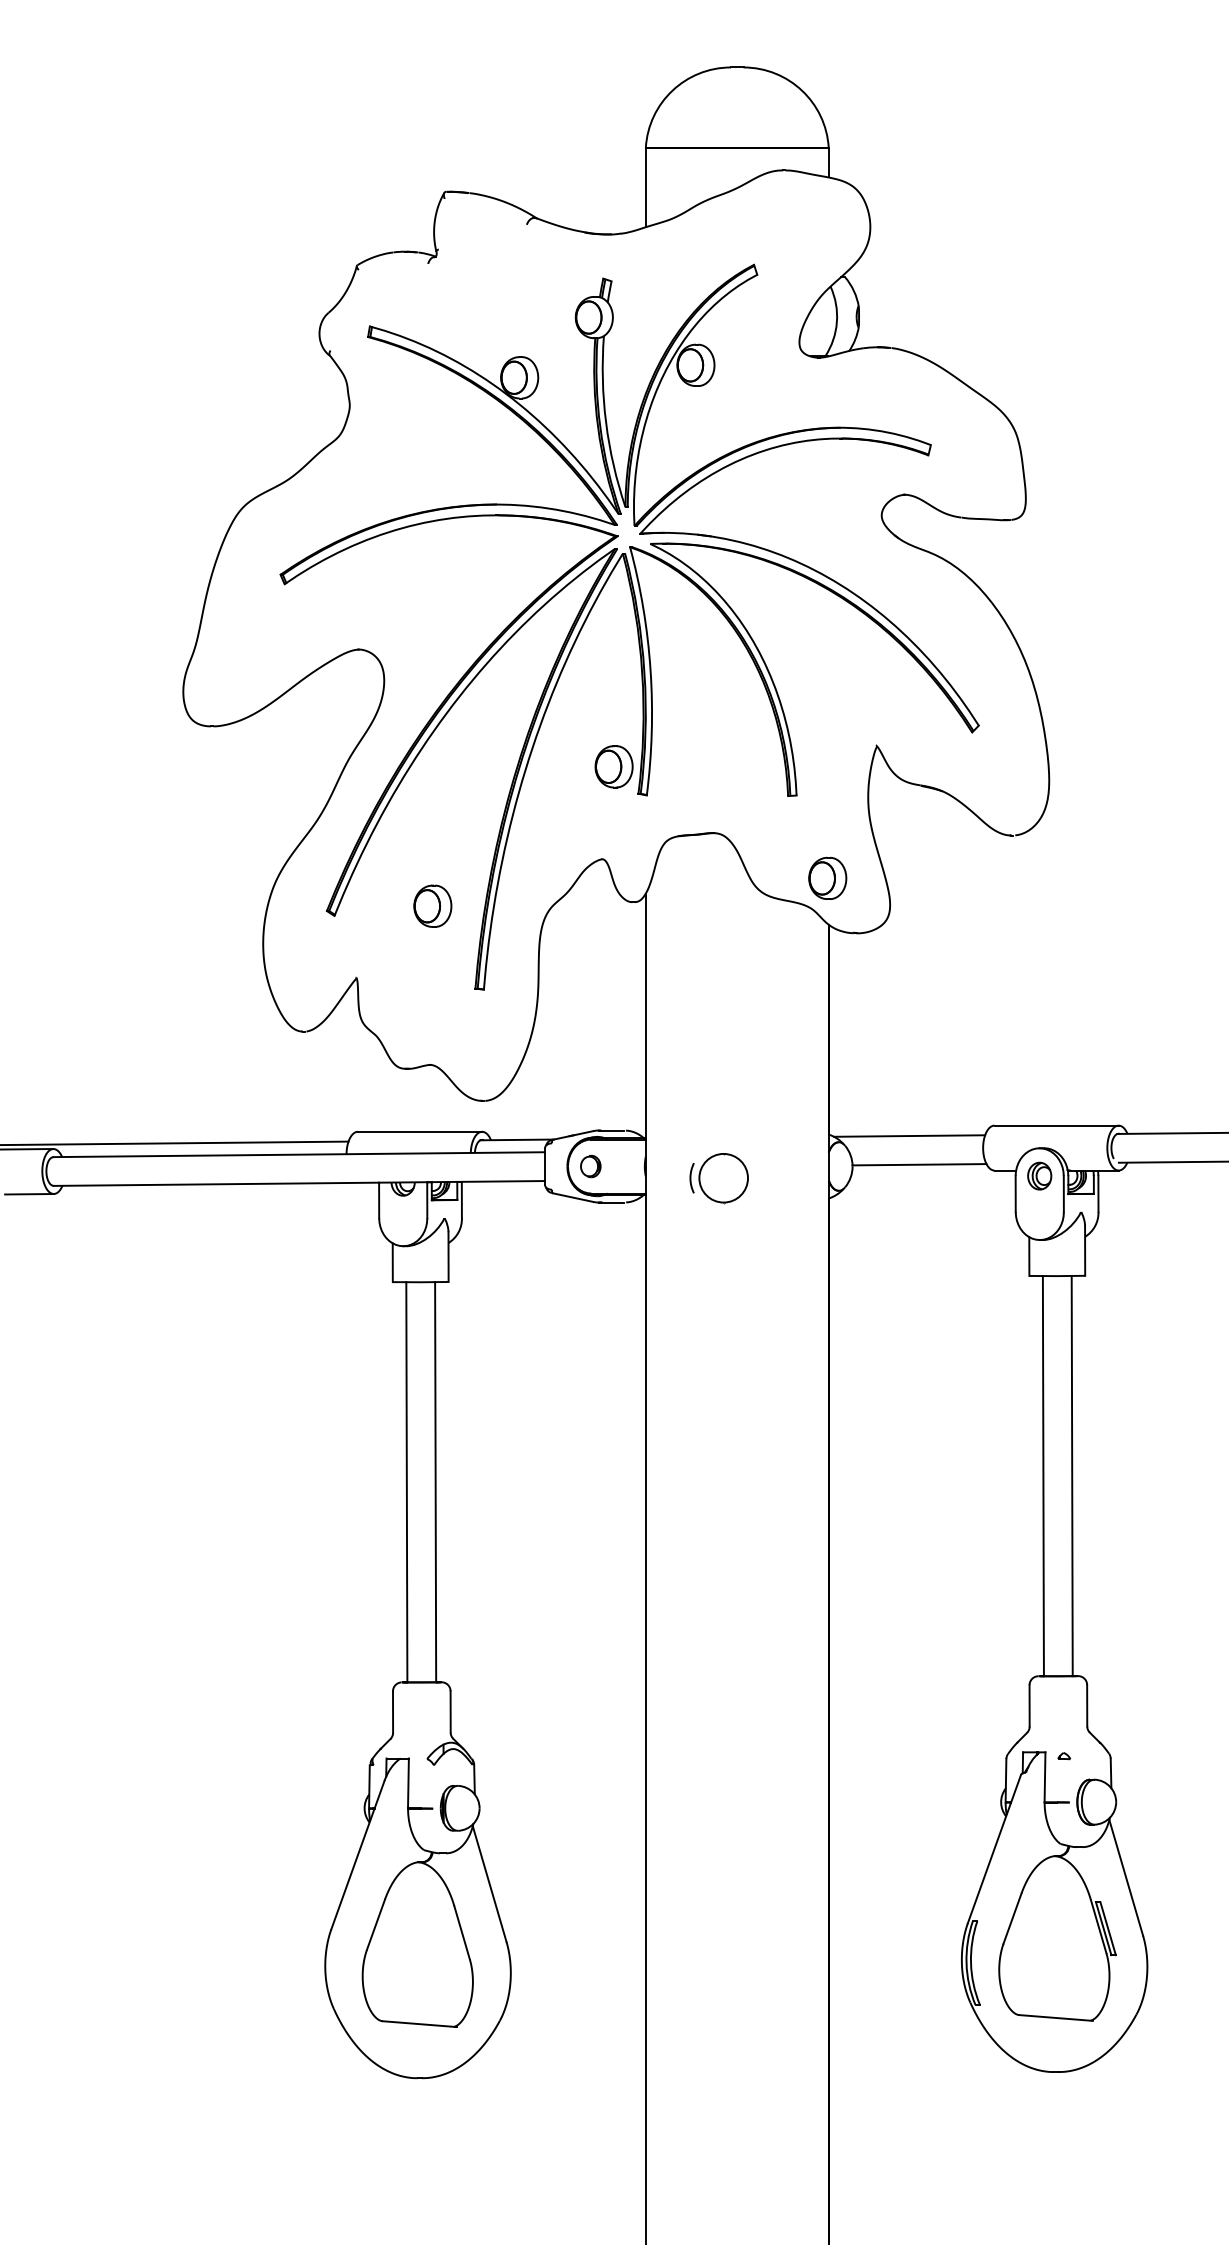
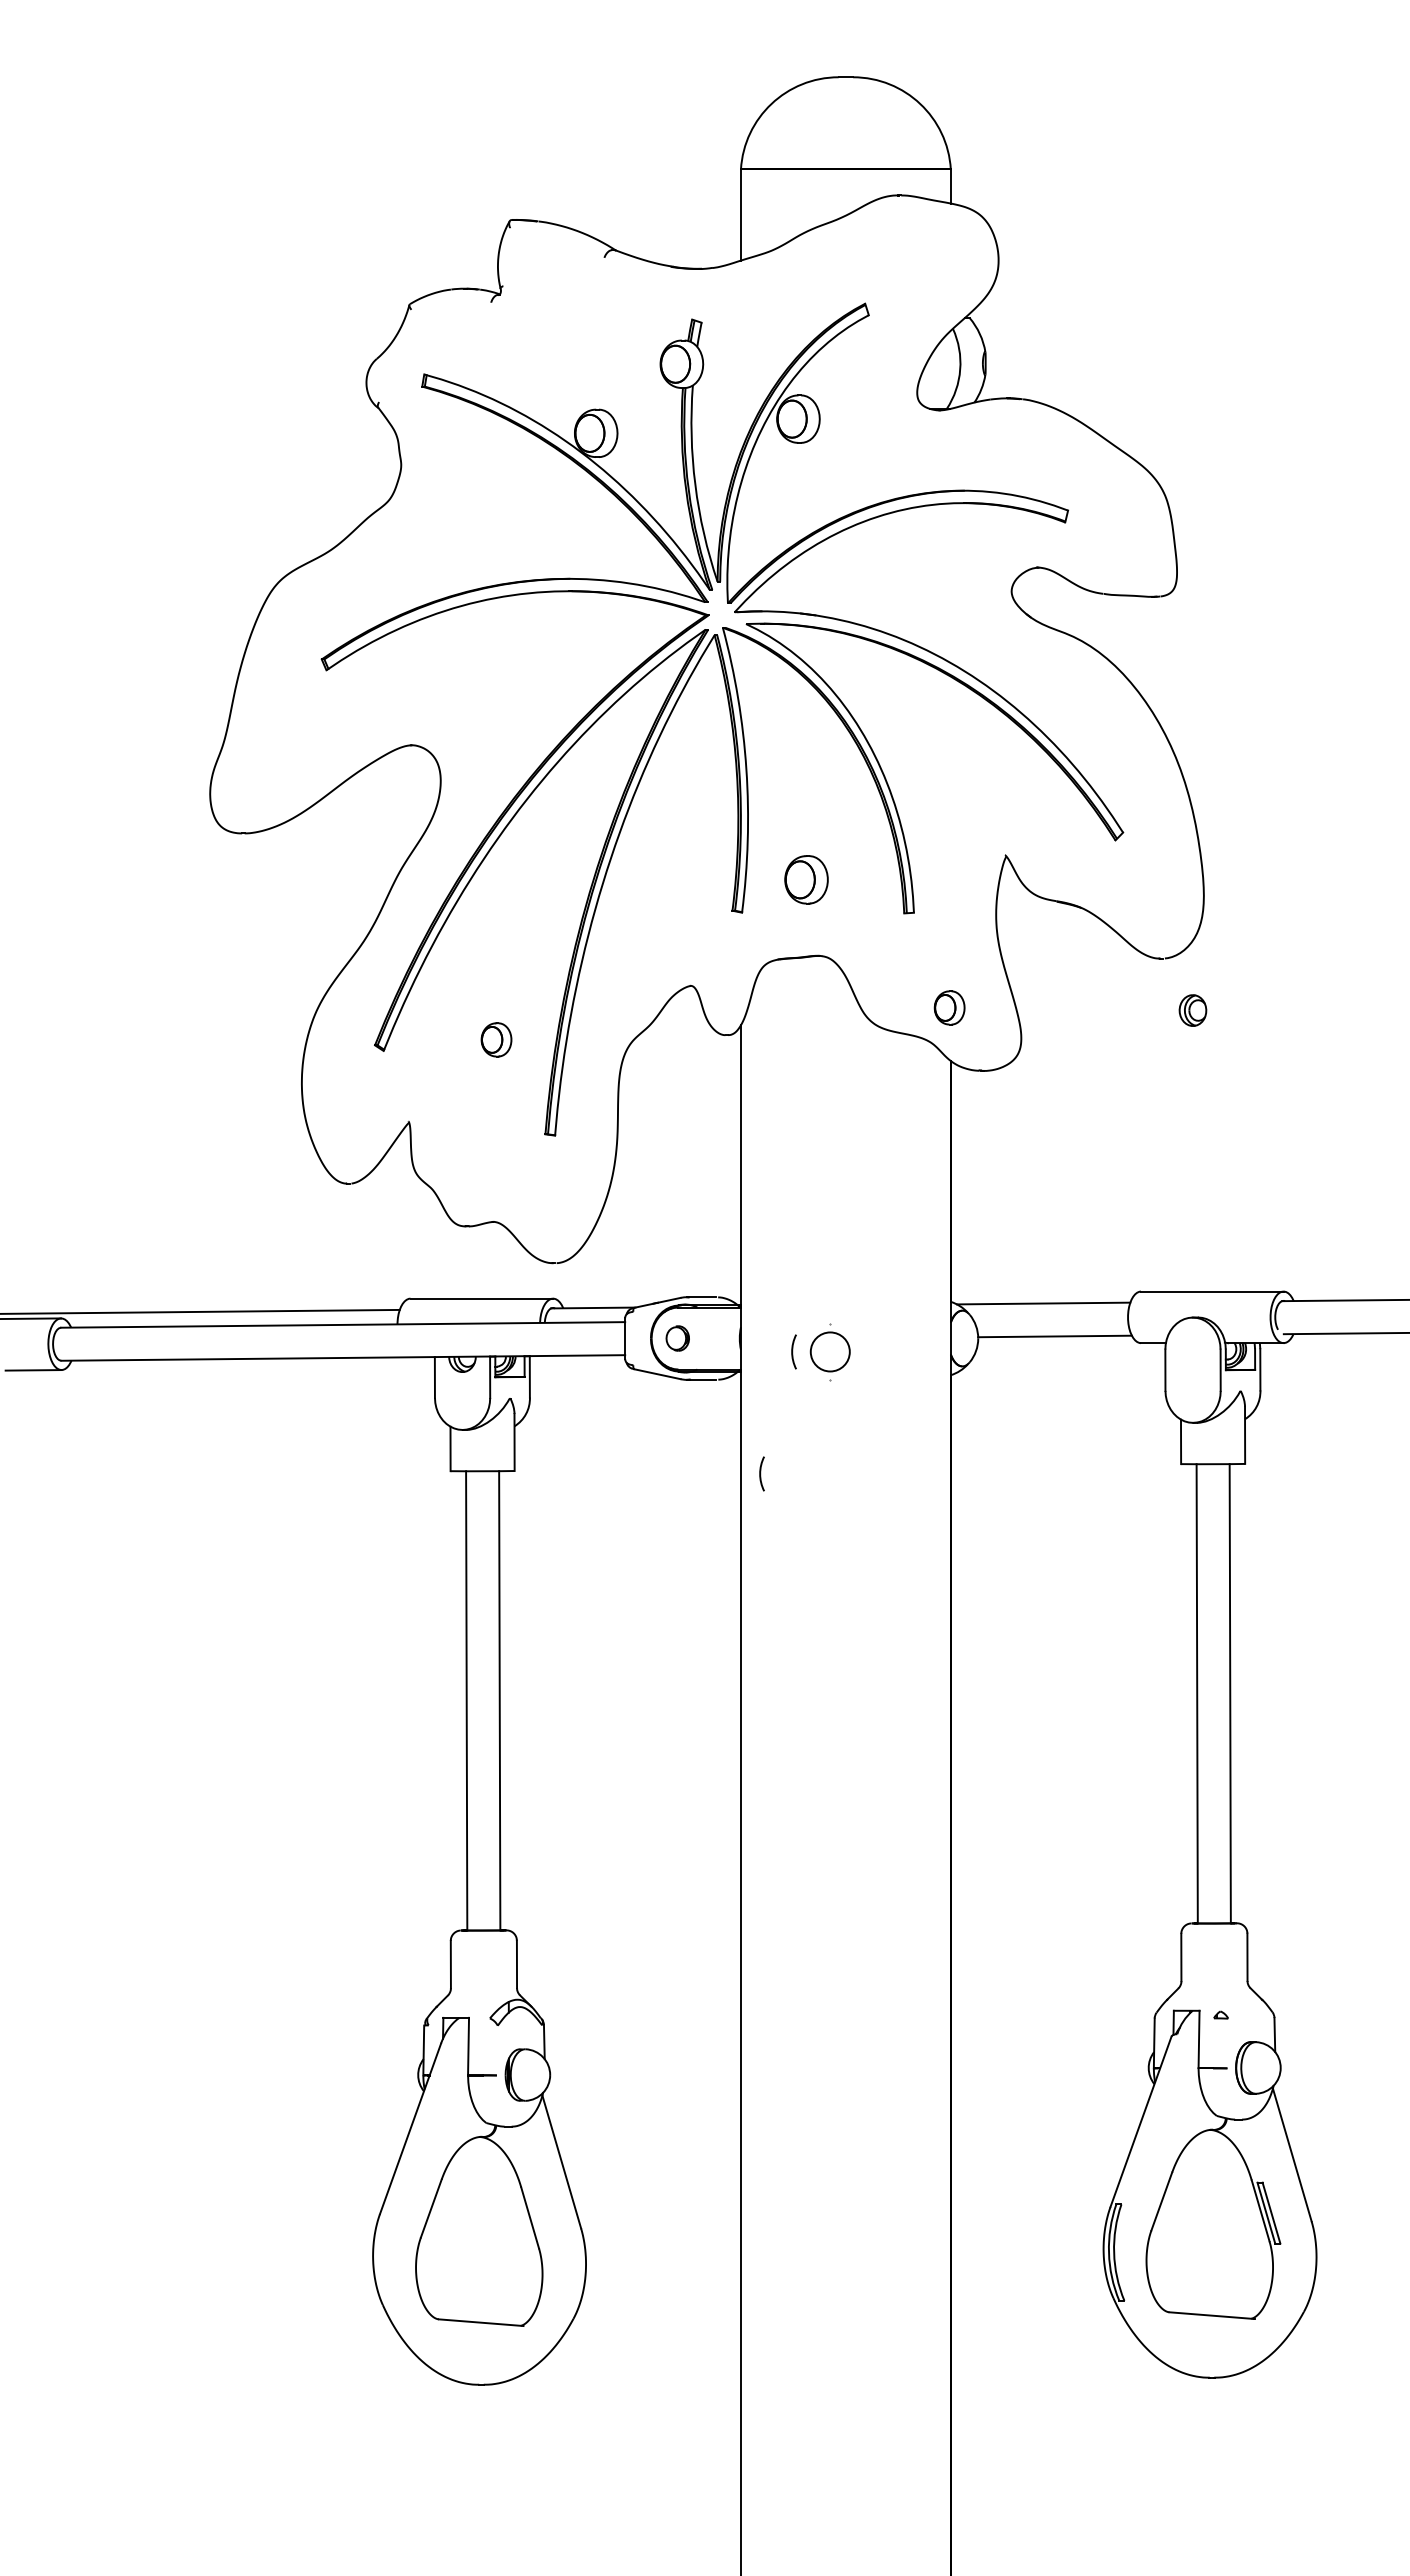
part: (614, 766) -> (806, 879), moved
part: (827, 878) -> (949, 1007), size x0.7
part: (432, 905) -> (496, 1039), size x0.7
part: (1039, 1176) -> (1192, 1010), moved
circle: (723, 1177) -> (830, 1351), size x0.7
arc: (663, 1284) -> (761, 1473), added

